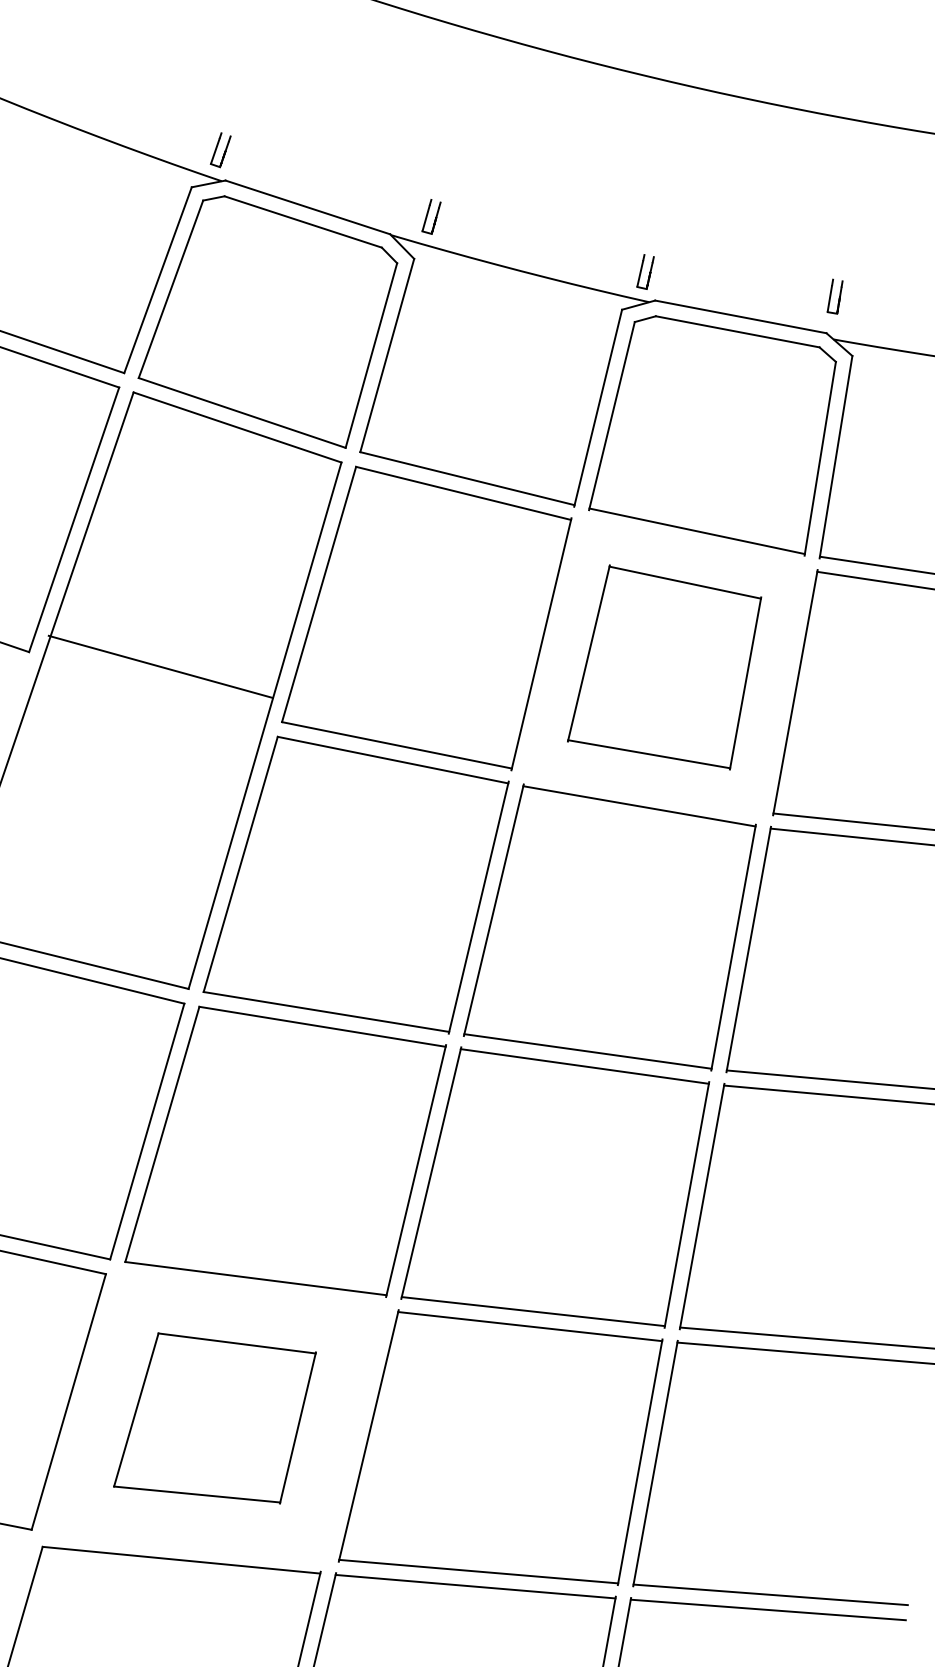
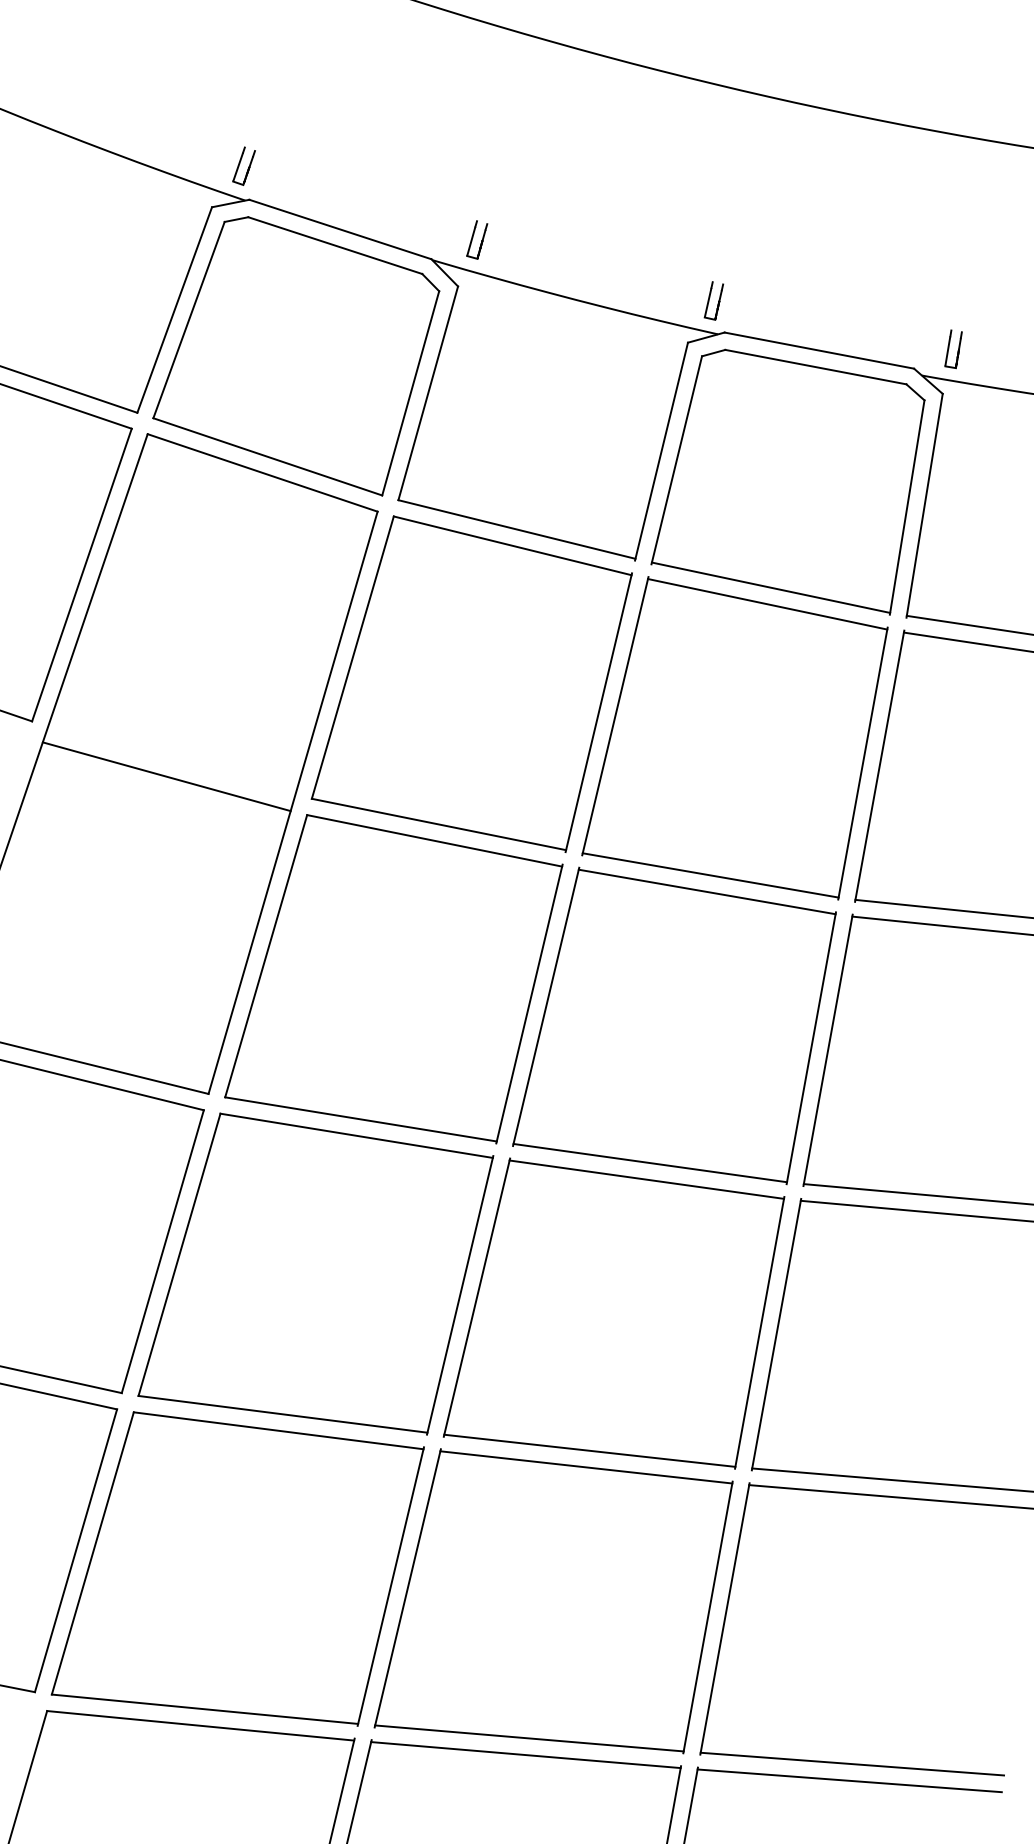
part: (835, 296) -> (953, 349), moved
line: (160, 666) -> (166, 776), moved
part: (664, 667) -> (734, 738), size x1.43
part: (214, 1418) -> (237, 1568), size x1.67

